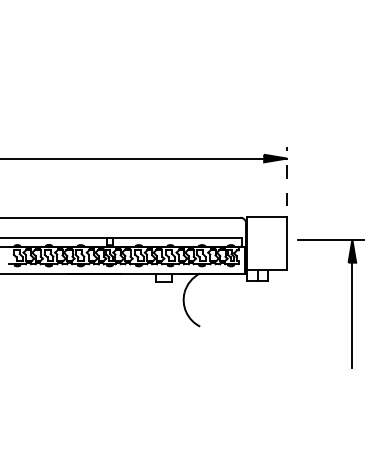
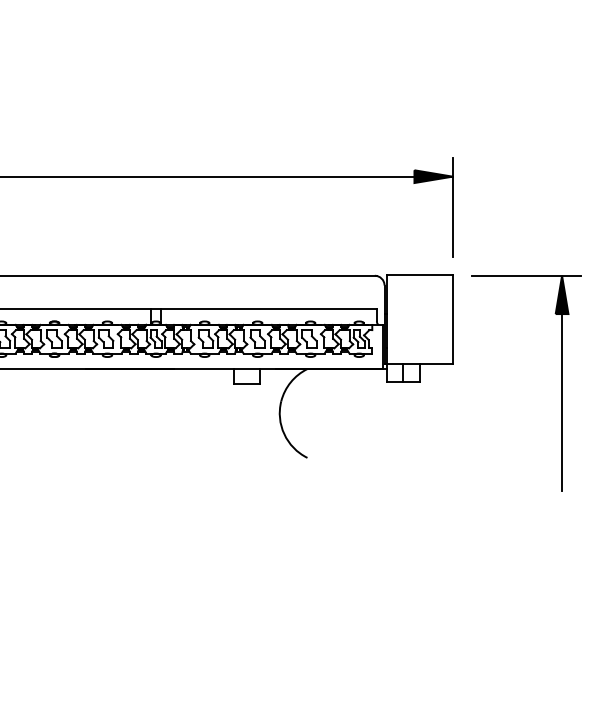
line: (287, 176) -> (453, 206), dashed -> solid
part: (351, 303) -> (560, 382), moved

